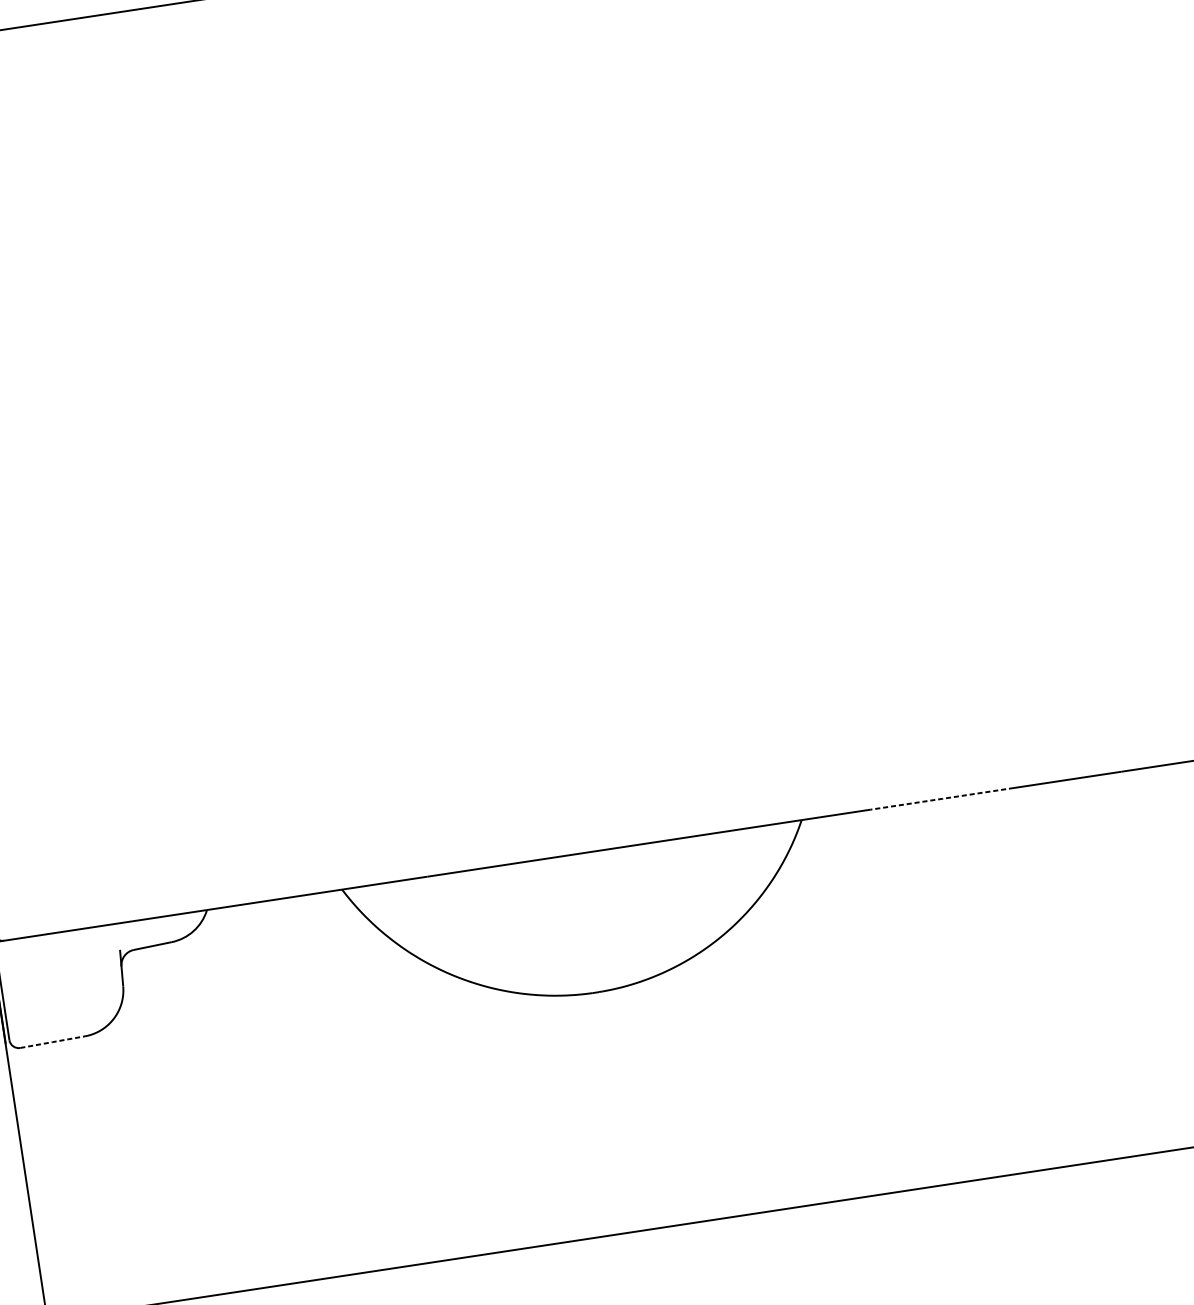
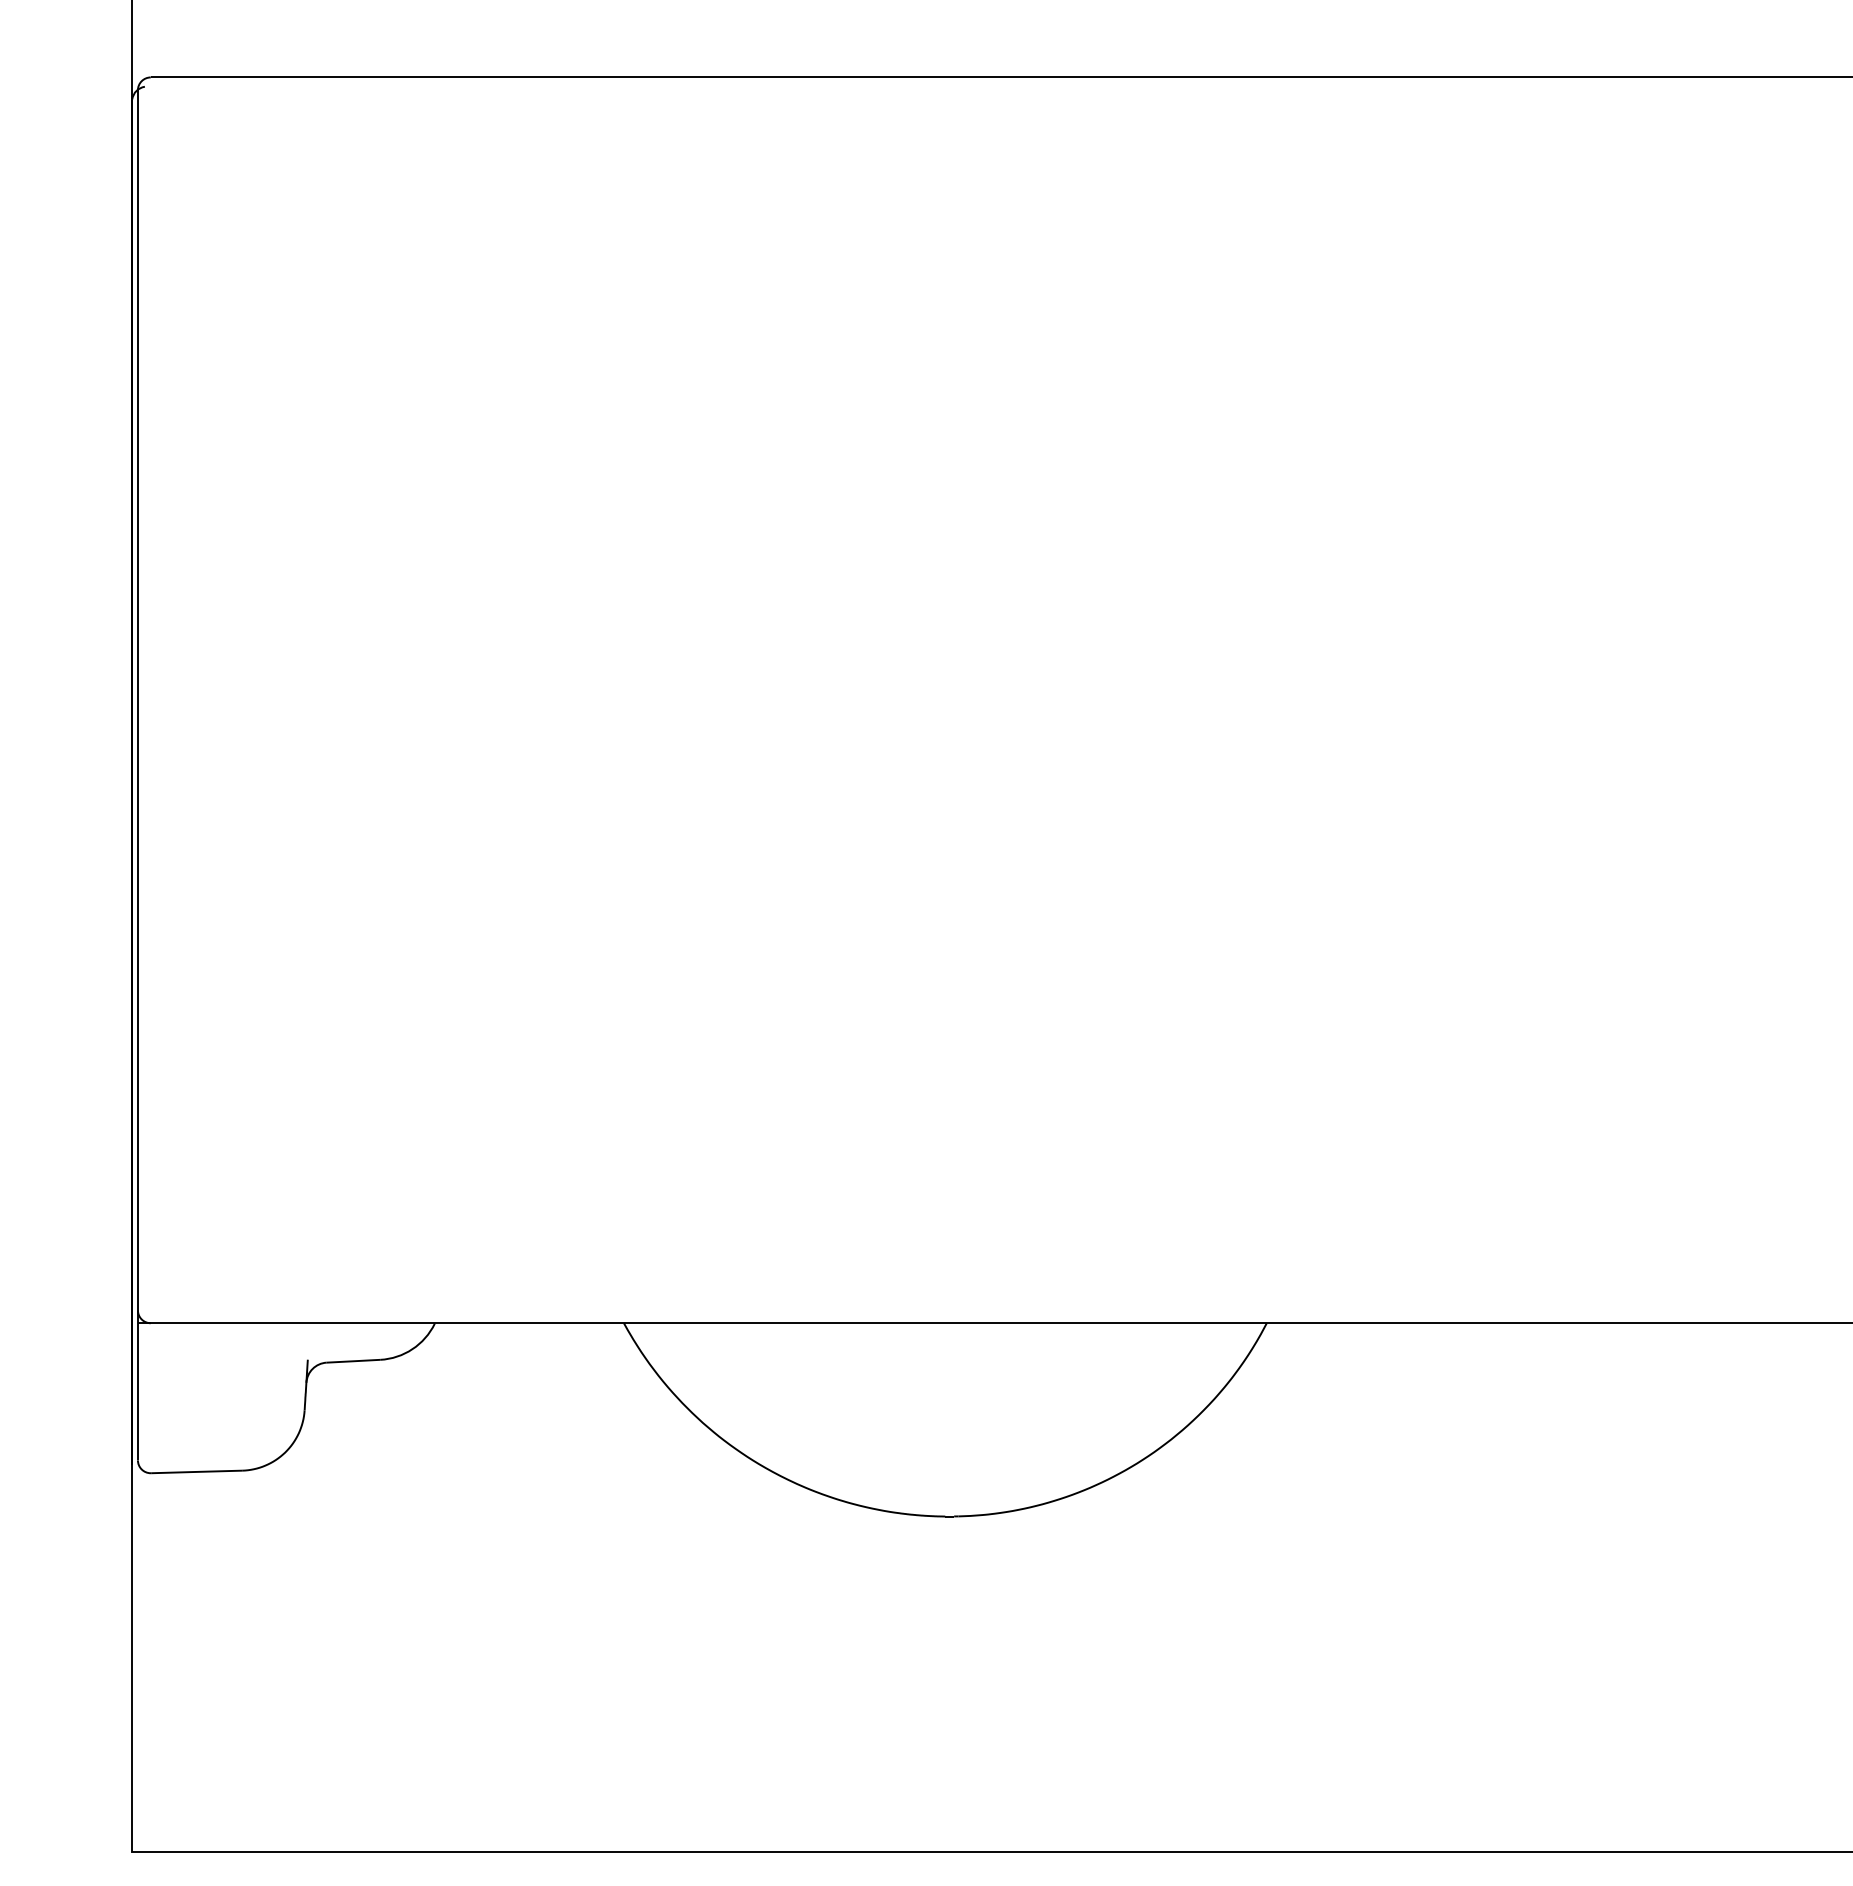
line: (943, 798) -> (1464, 1323), dashed -> solid
line: (52, 1041) -> (196, 1471), dashed -> solid

